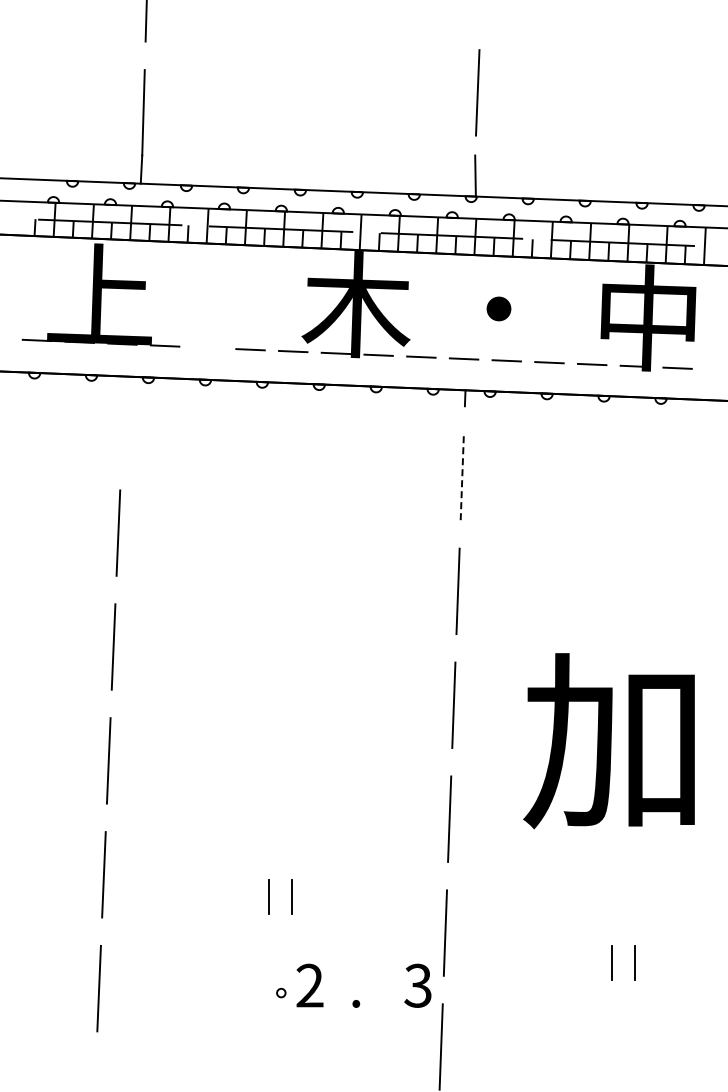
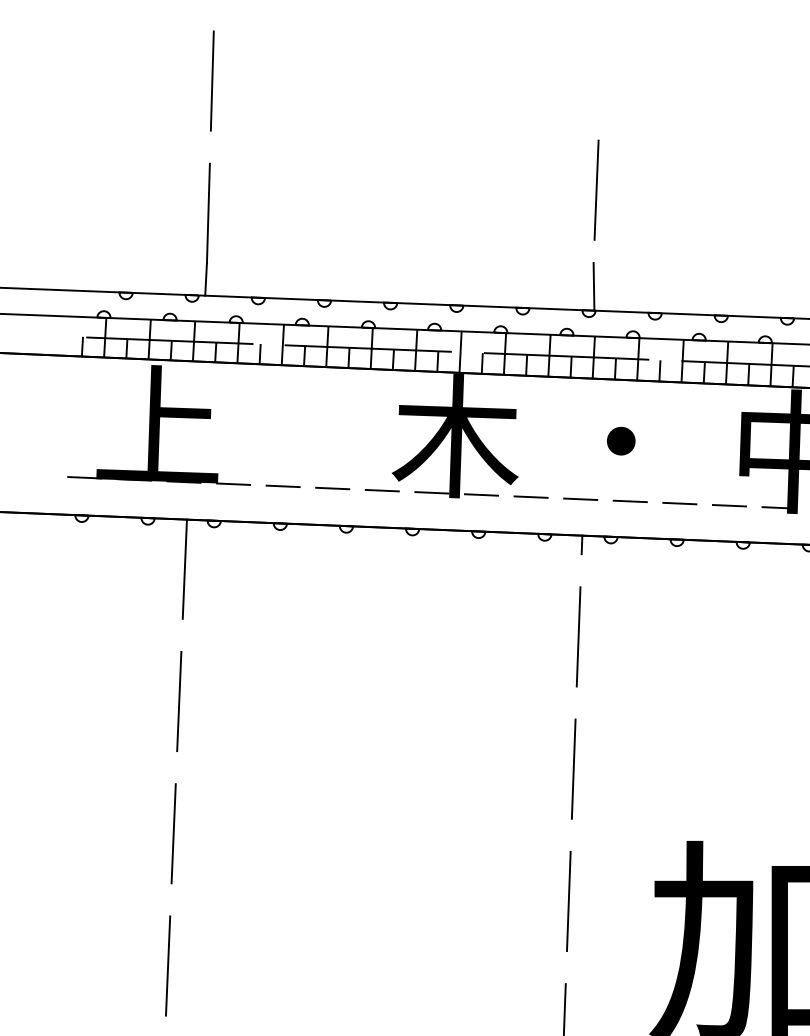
line: (207, 347) -> (282, 485), added
line: (123, 418) -> (185, 568), added
line: (462, 477) -> (578, 636), dashed -> solid

